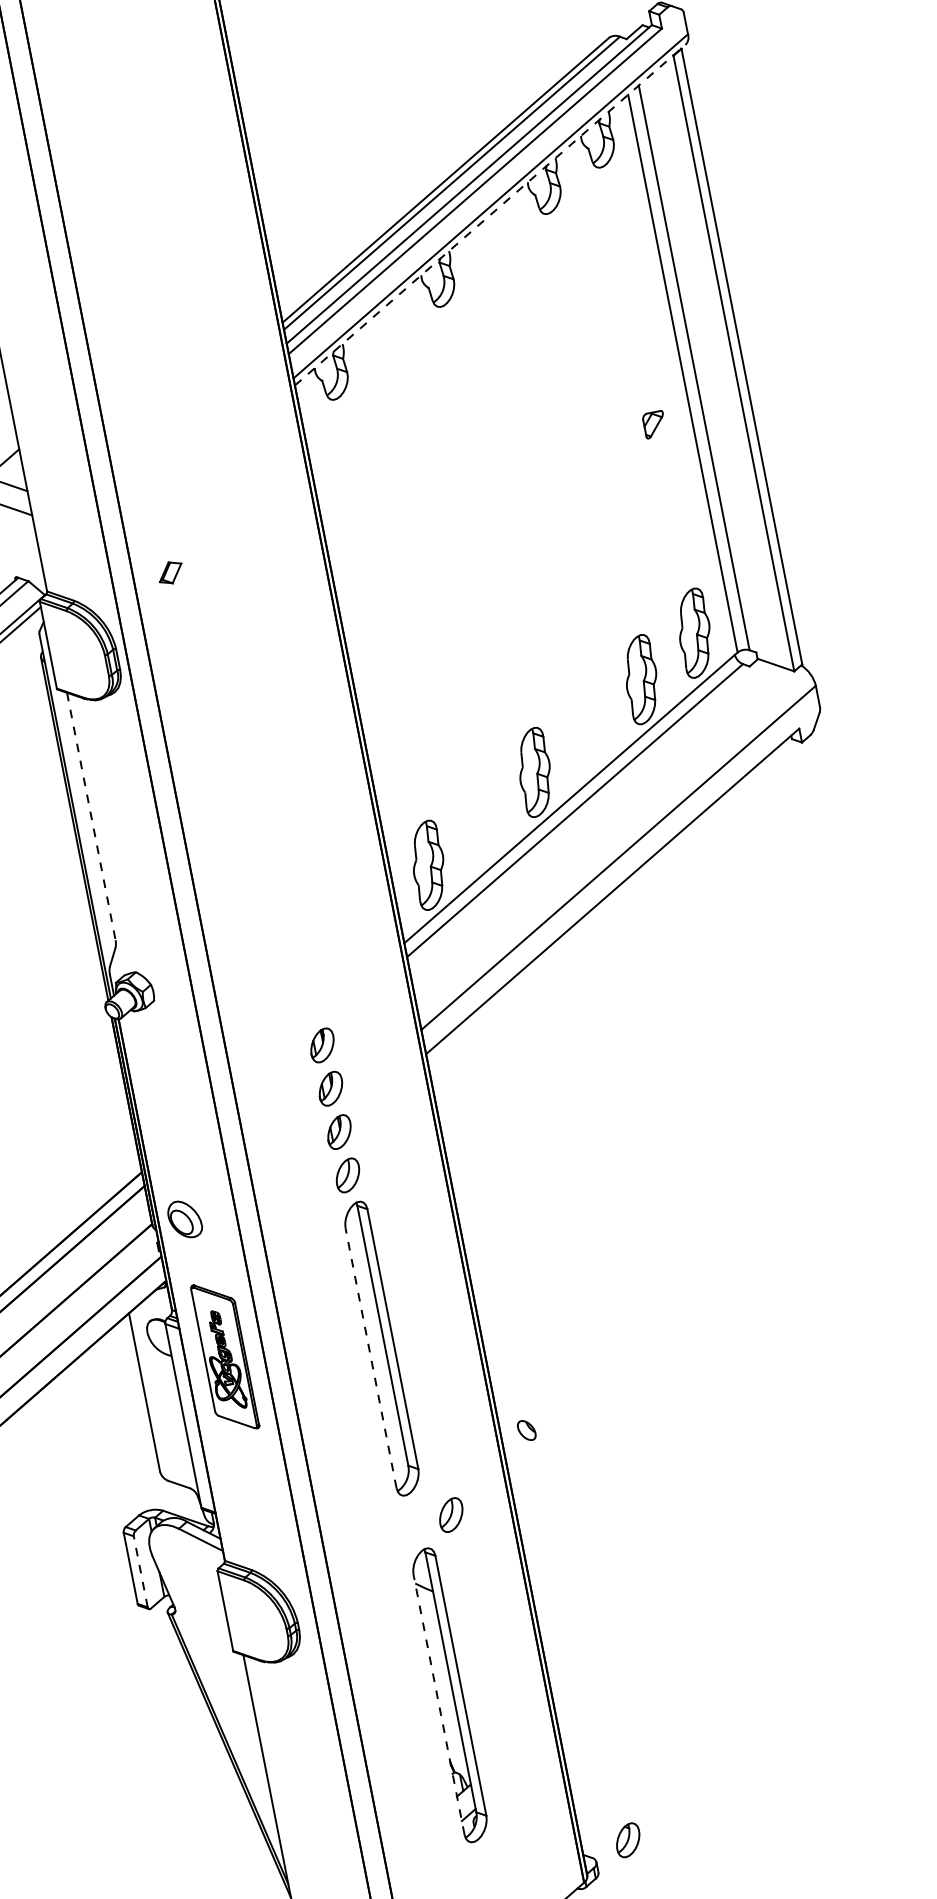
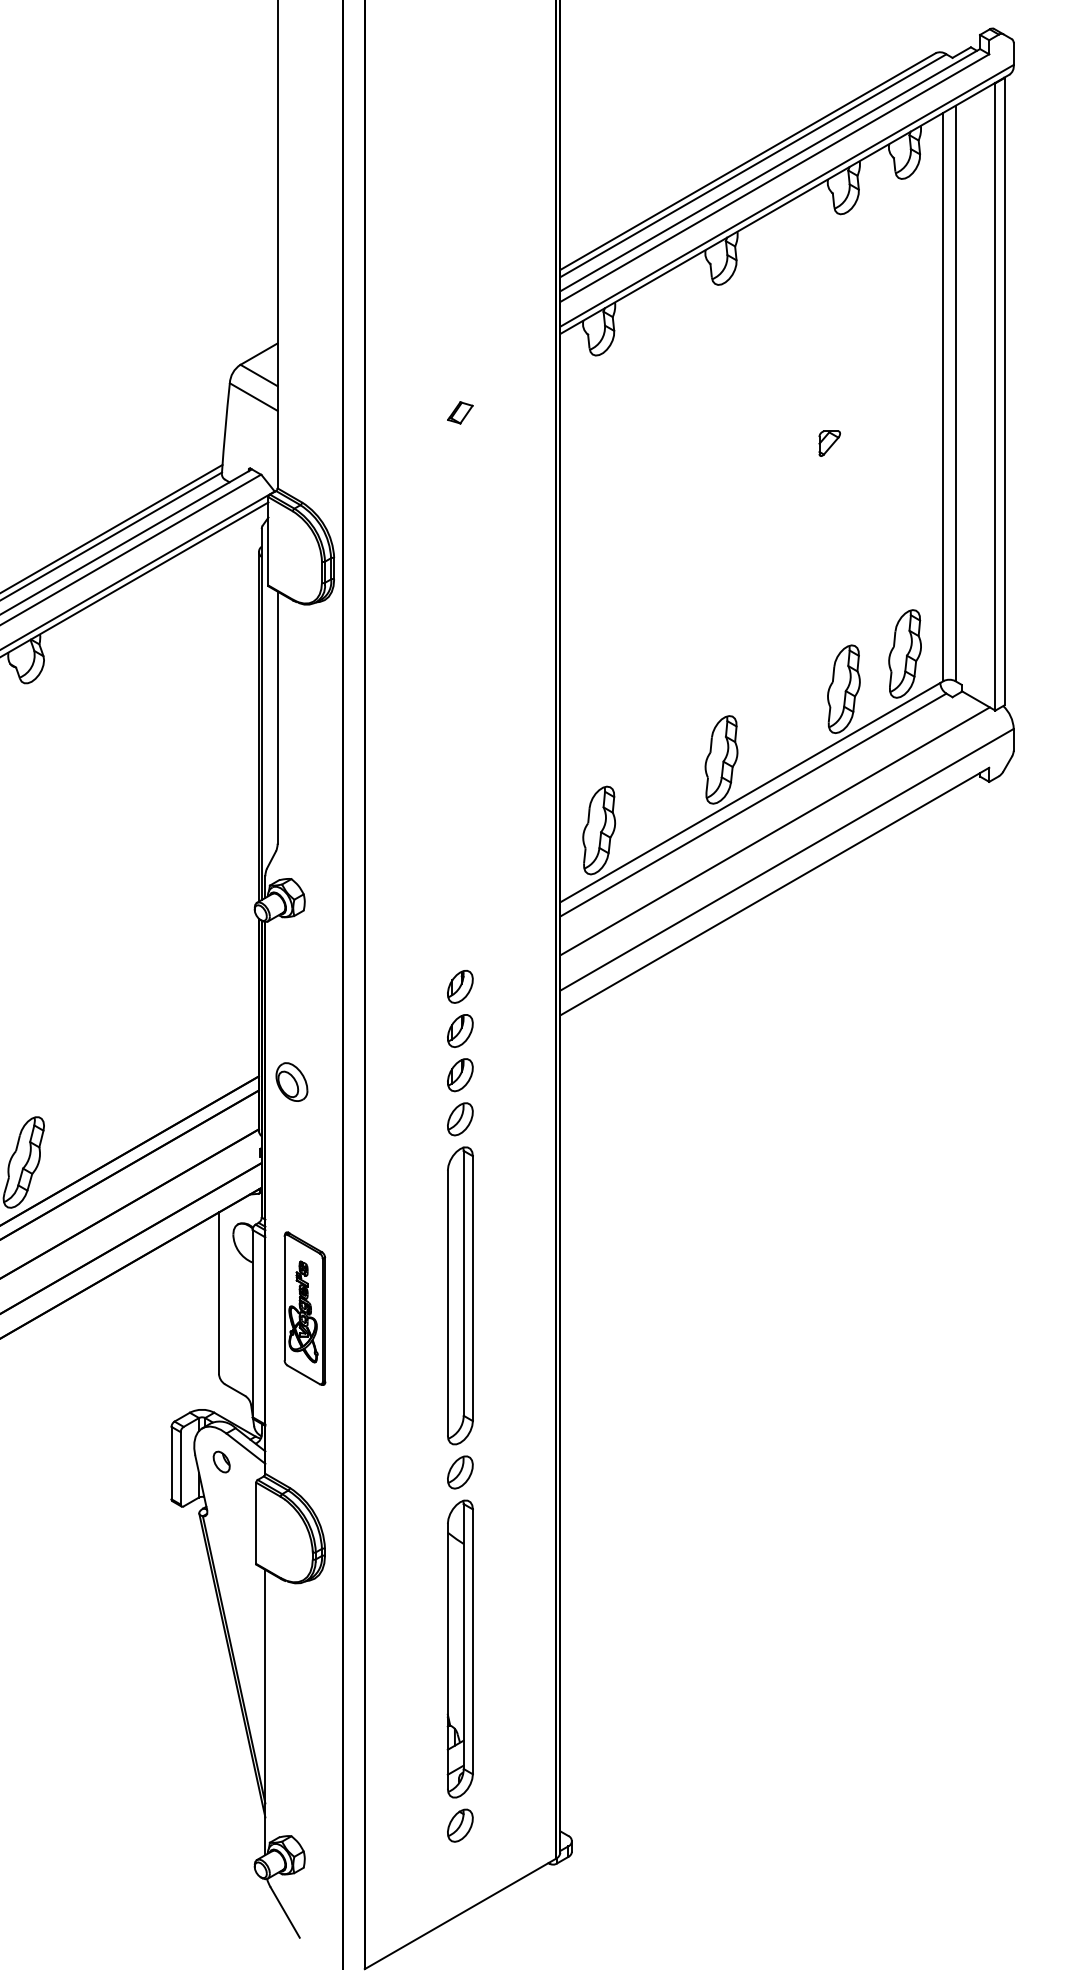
line: (490, 215) -> (785, 204), dashed -> solid
part: (654, 424) -> (829, 443), moved
part: (170, 572) -> (460, 412), moved
line: (91, 817) -> (277, 718), dashed -> solid
line: (600, 832) -> (774, 831), added
part: (184, 1218) -> (291, 1081), moved
part: (224, 1356) -> (304, 1308), moved
line: (370, 1357) -> (447, 1302), dashed -> solid
part: (526, 1430) -> (221, 1461), moved
part: (451, 1515) -> (460, 1472), moved
line: (140, 1570) -> (180, 1467), dashed -> solid
line: (438, 1704) -> (447, 1655), dashed -> solid
part: (628, 1840) -> (460, 1825), moved

